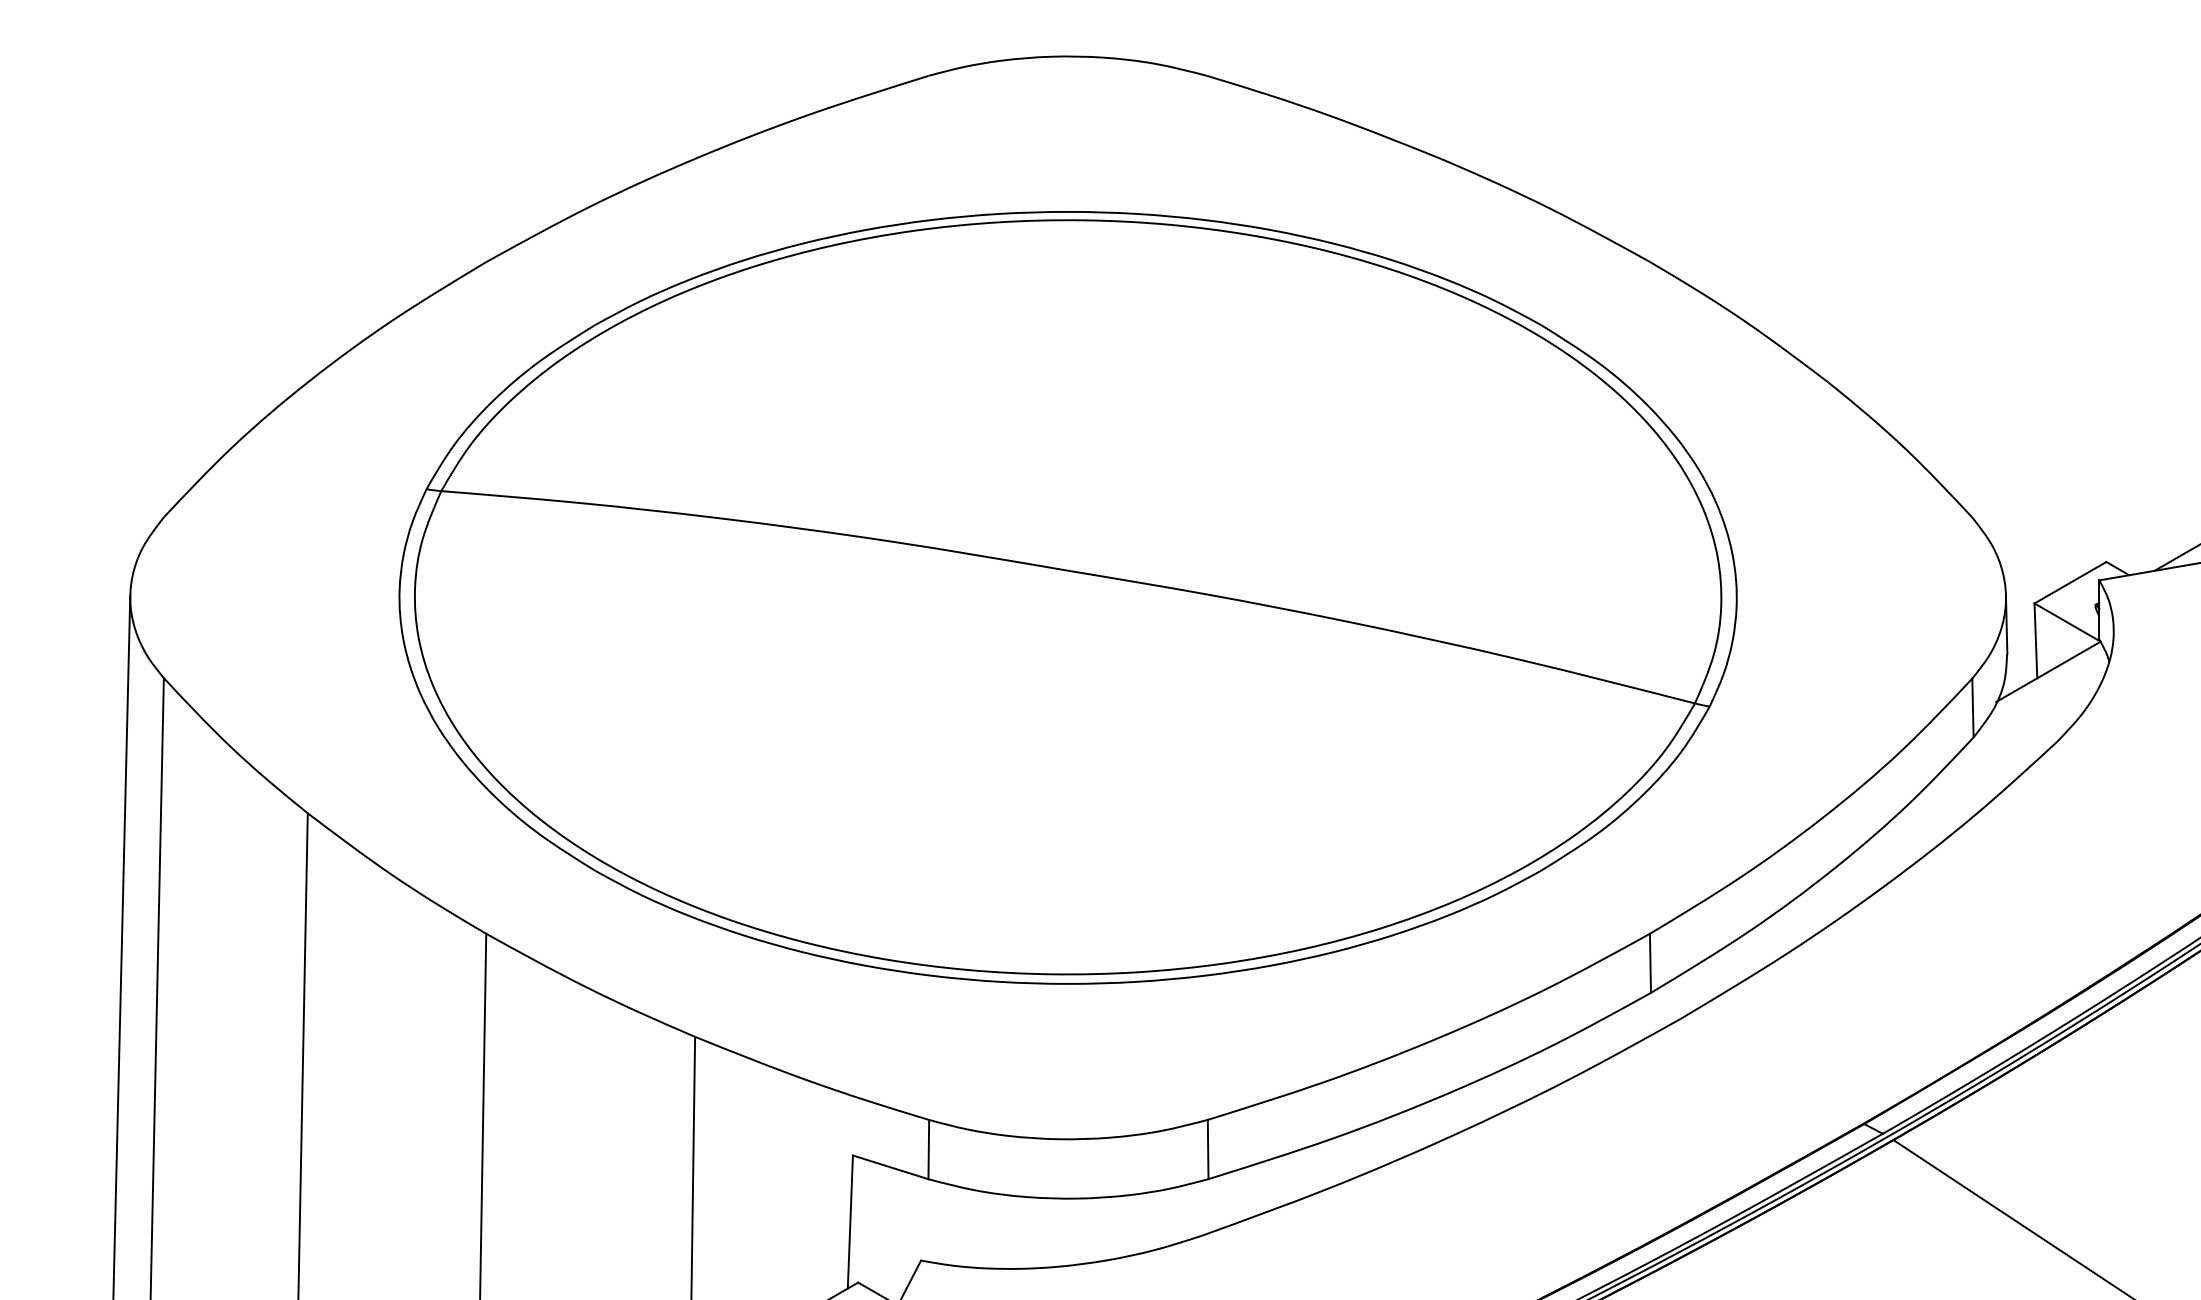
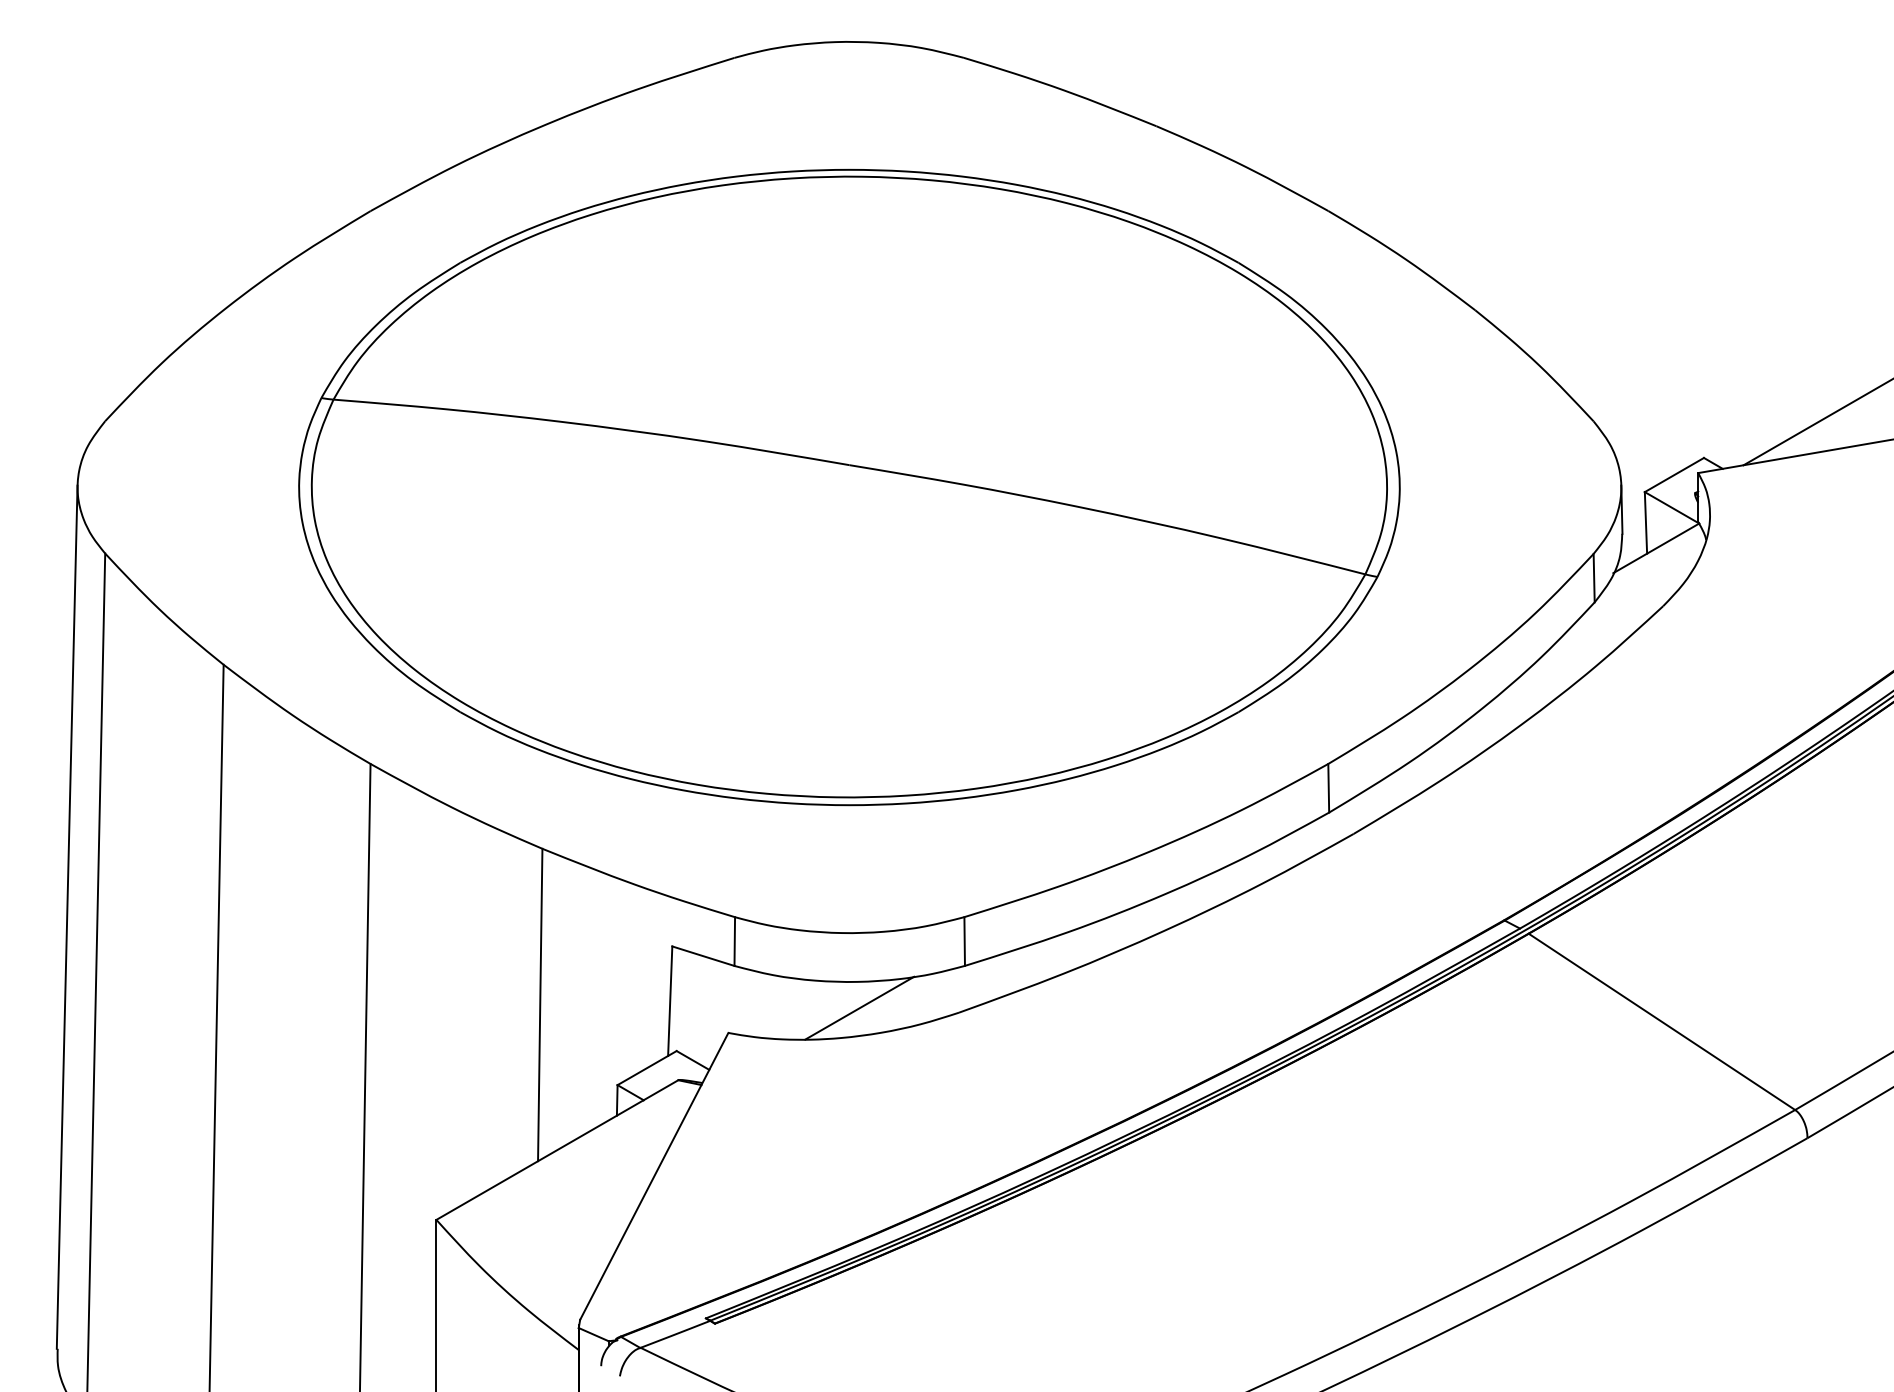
line: (1080, 1229) -> (859, 1007), added

